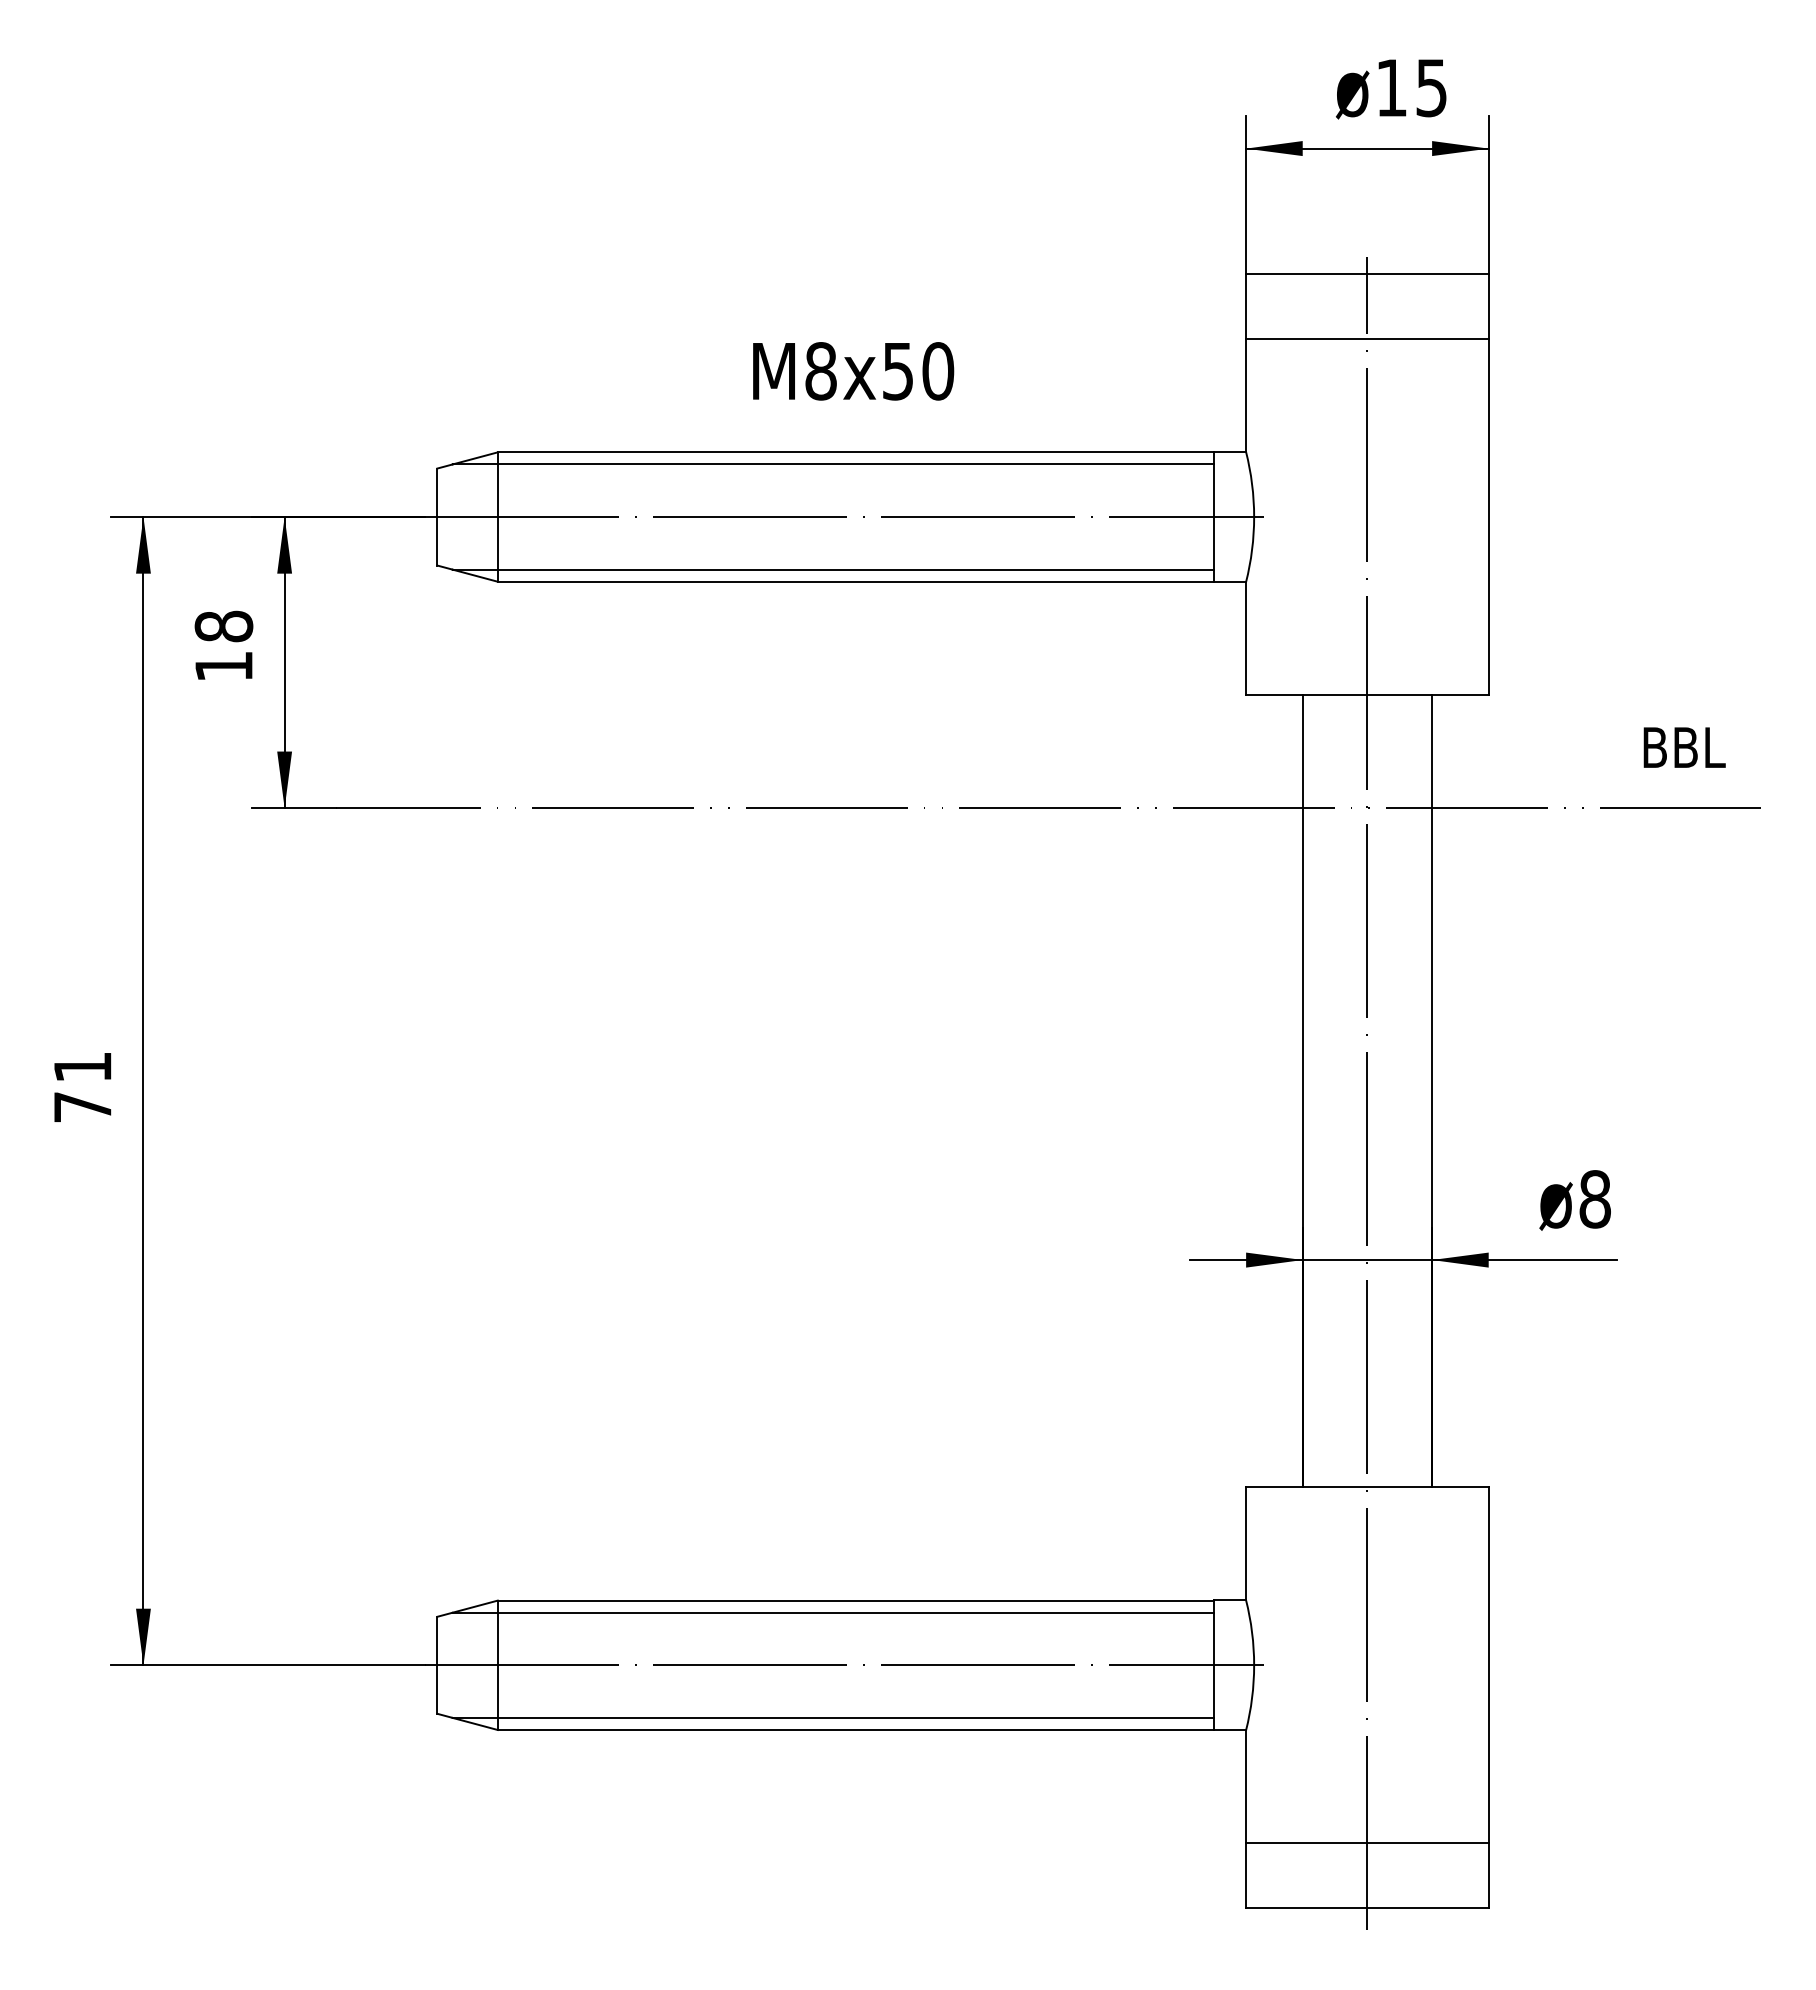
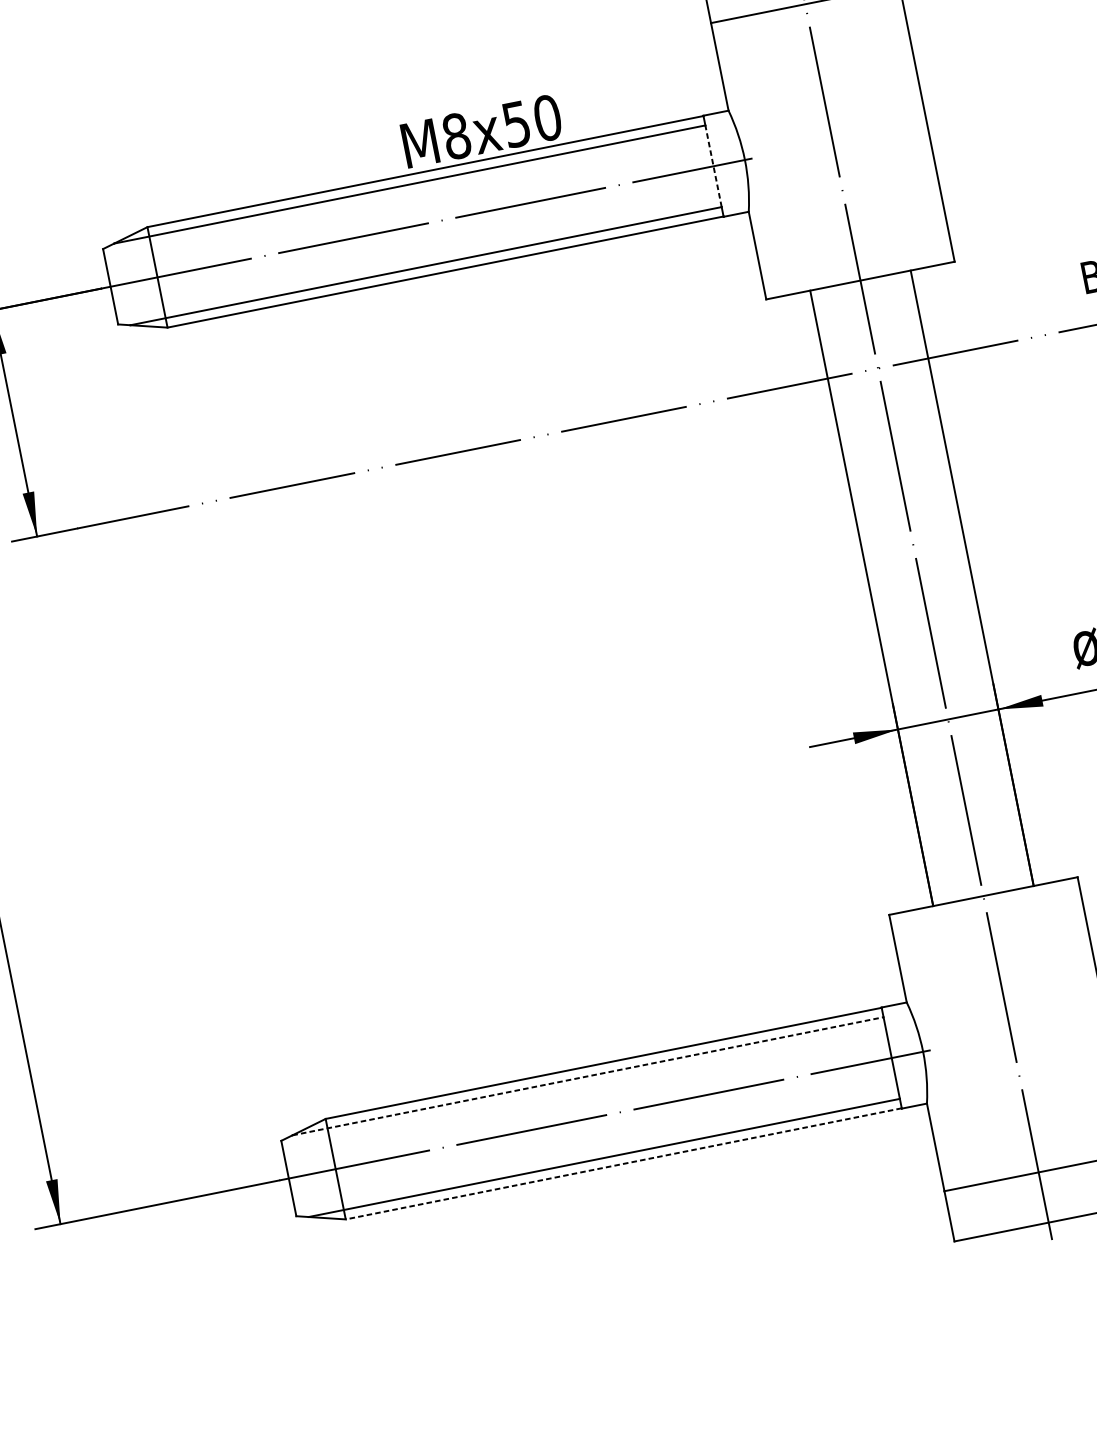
text: (853, 371) -> (481, 131), moved
line: (1213, 517) -> (713, 166), solid -> dashed
line: (833, 1612) -> (588, 1076), solid -> dashed
line: (855, 1730) -> (623, 1164), solid -> dashed

